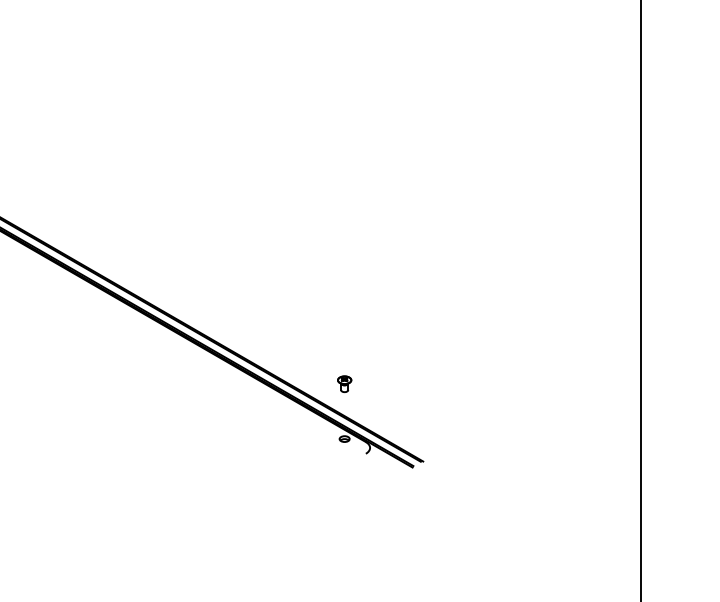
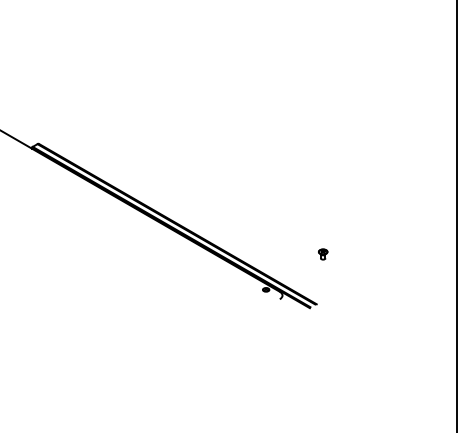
part: (345, 384) -> (323, 254), moved

